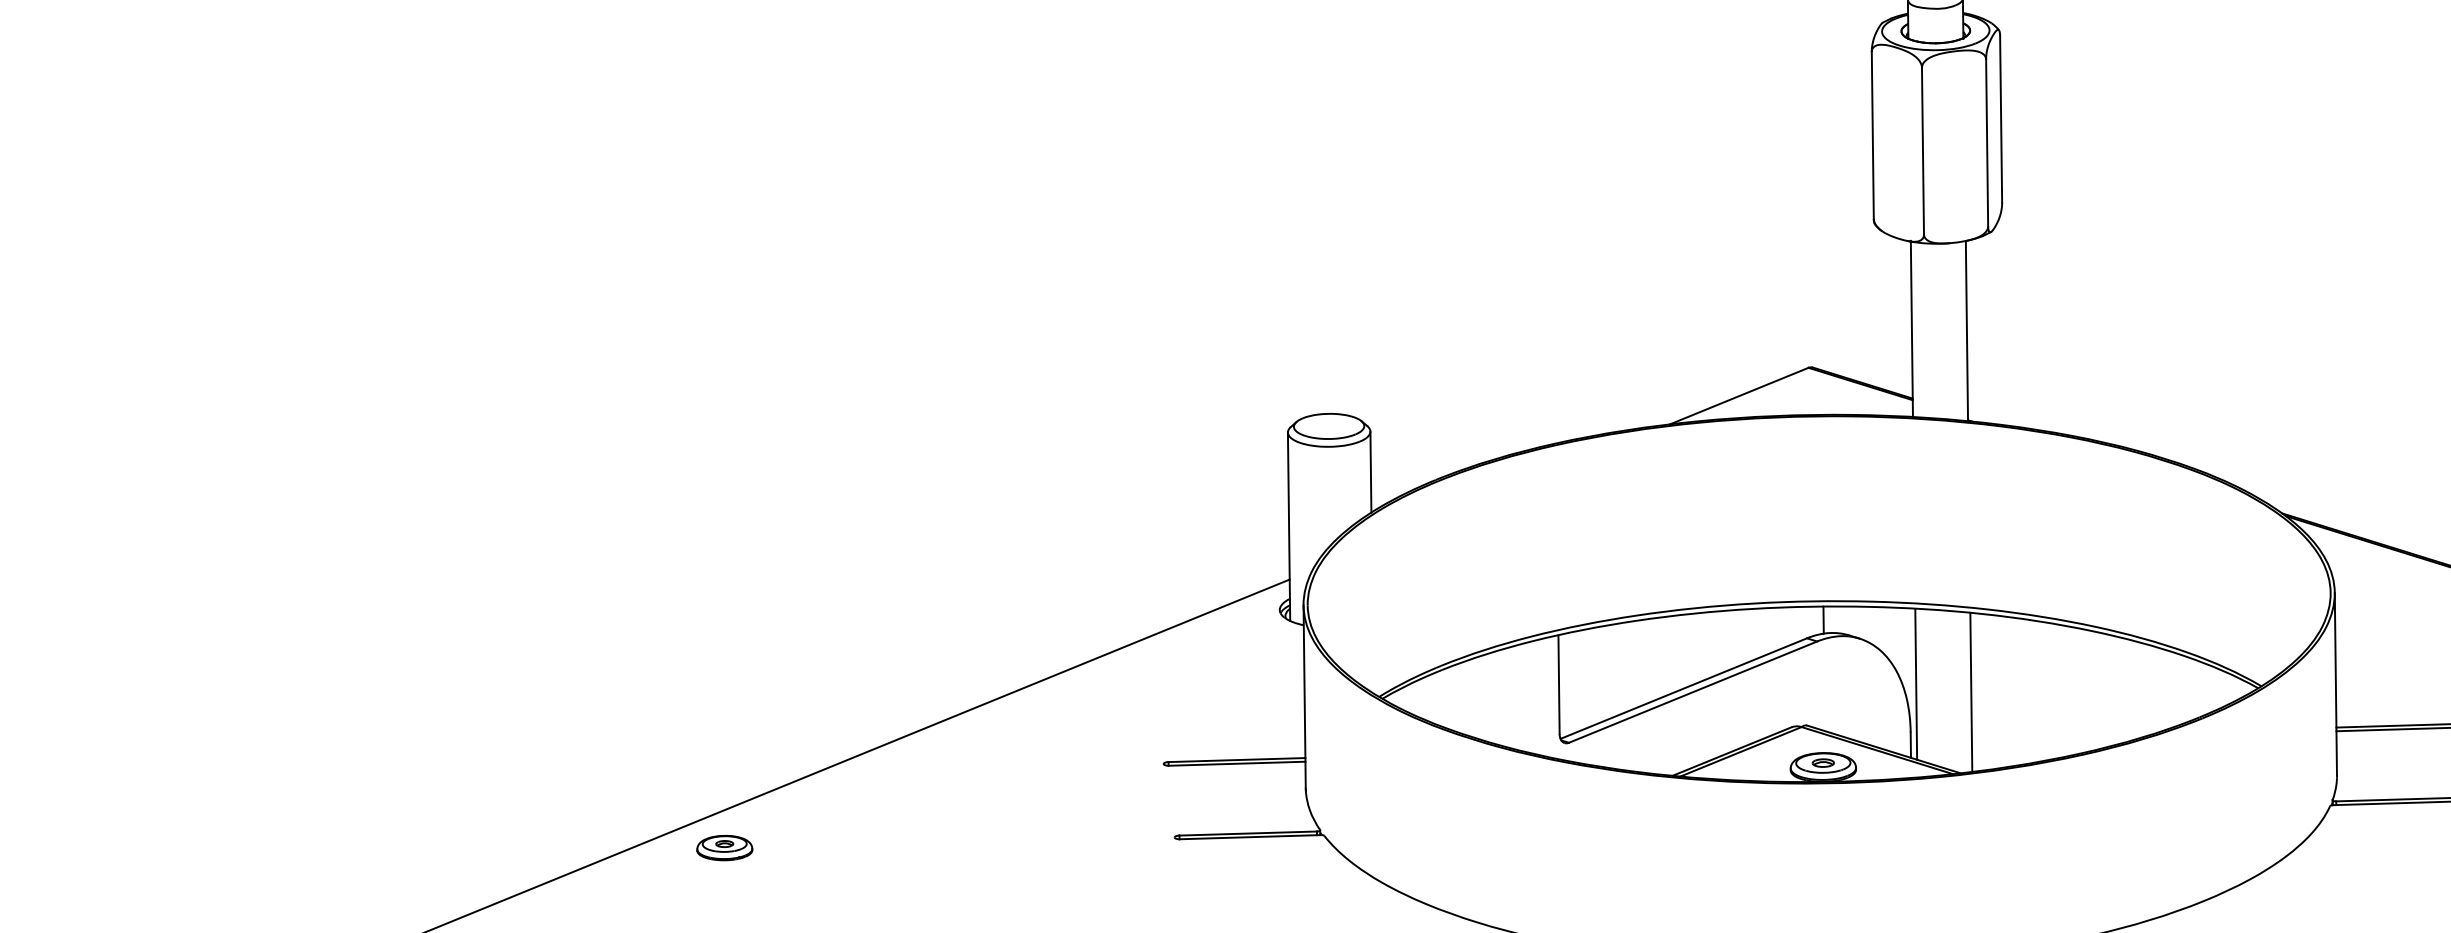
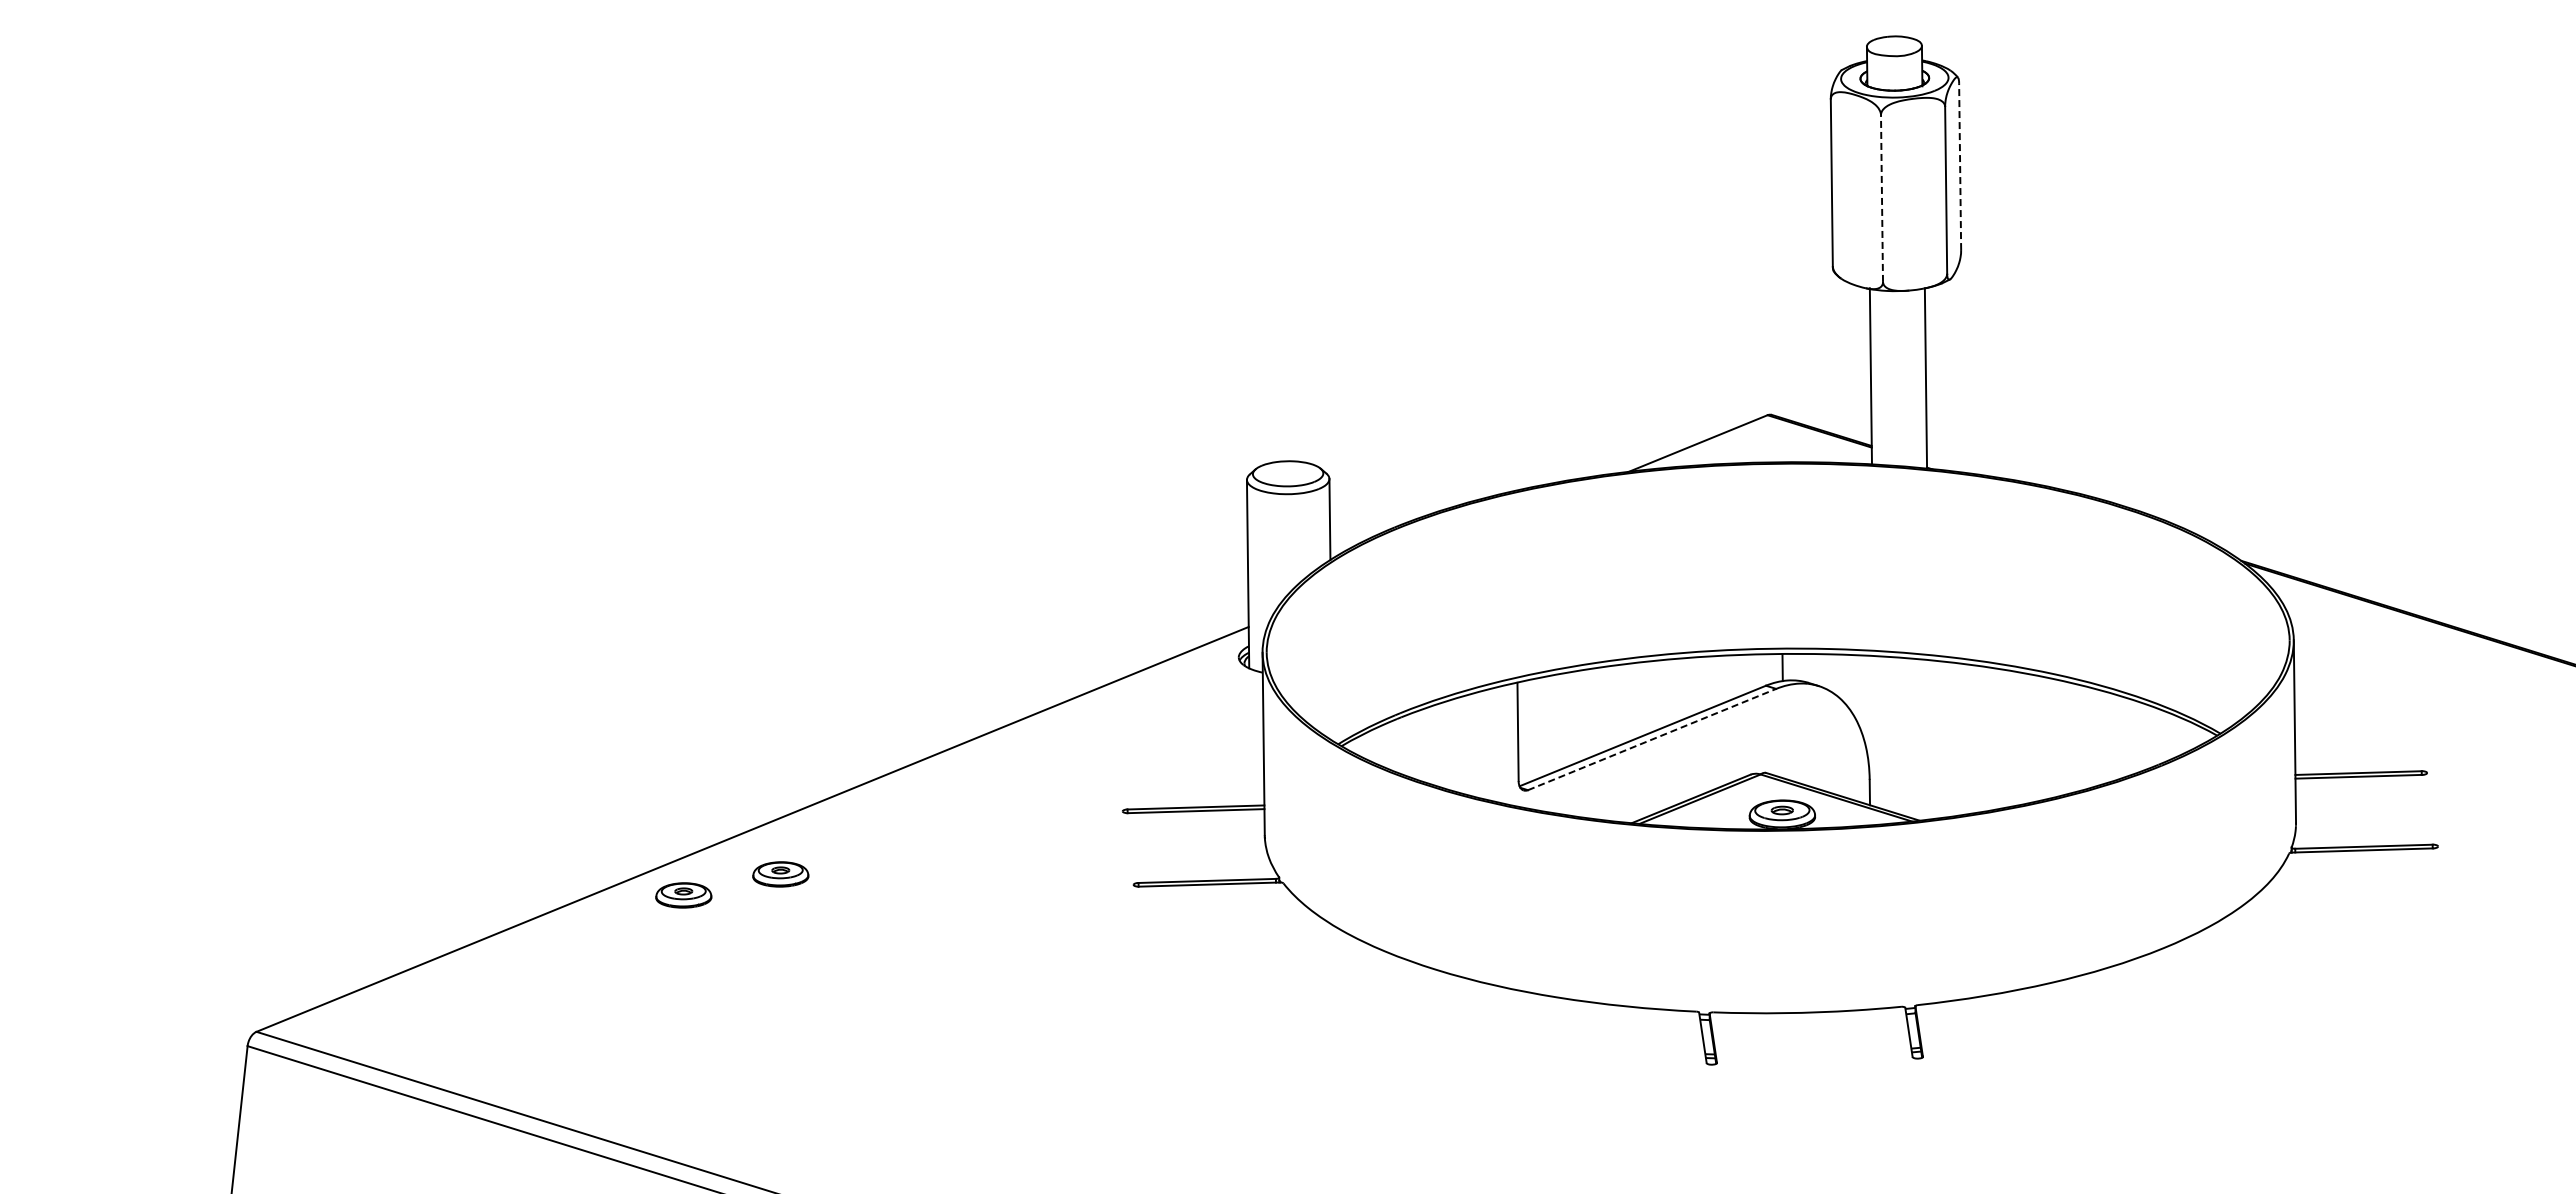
line: (2001, 119) -> (1960, 166), solid -> dashed
line: (1923, 150) -> (1882, 197), solid -> dashed
line: (1916, 684) -> (1875, 731), removed
line: (1693, 692) -> (1652, 739), solid -> dashed
line: (1971, 692) -> (1930, 739), removed
part: (821, 827) -> (780, 874), added

